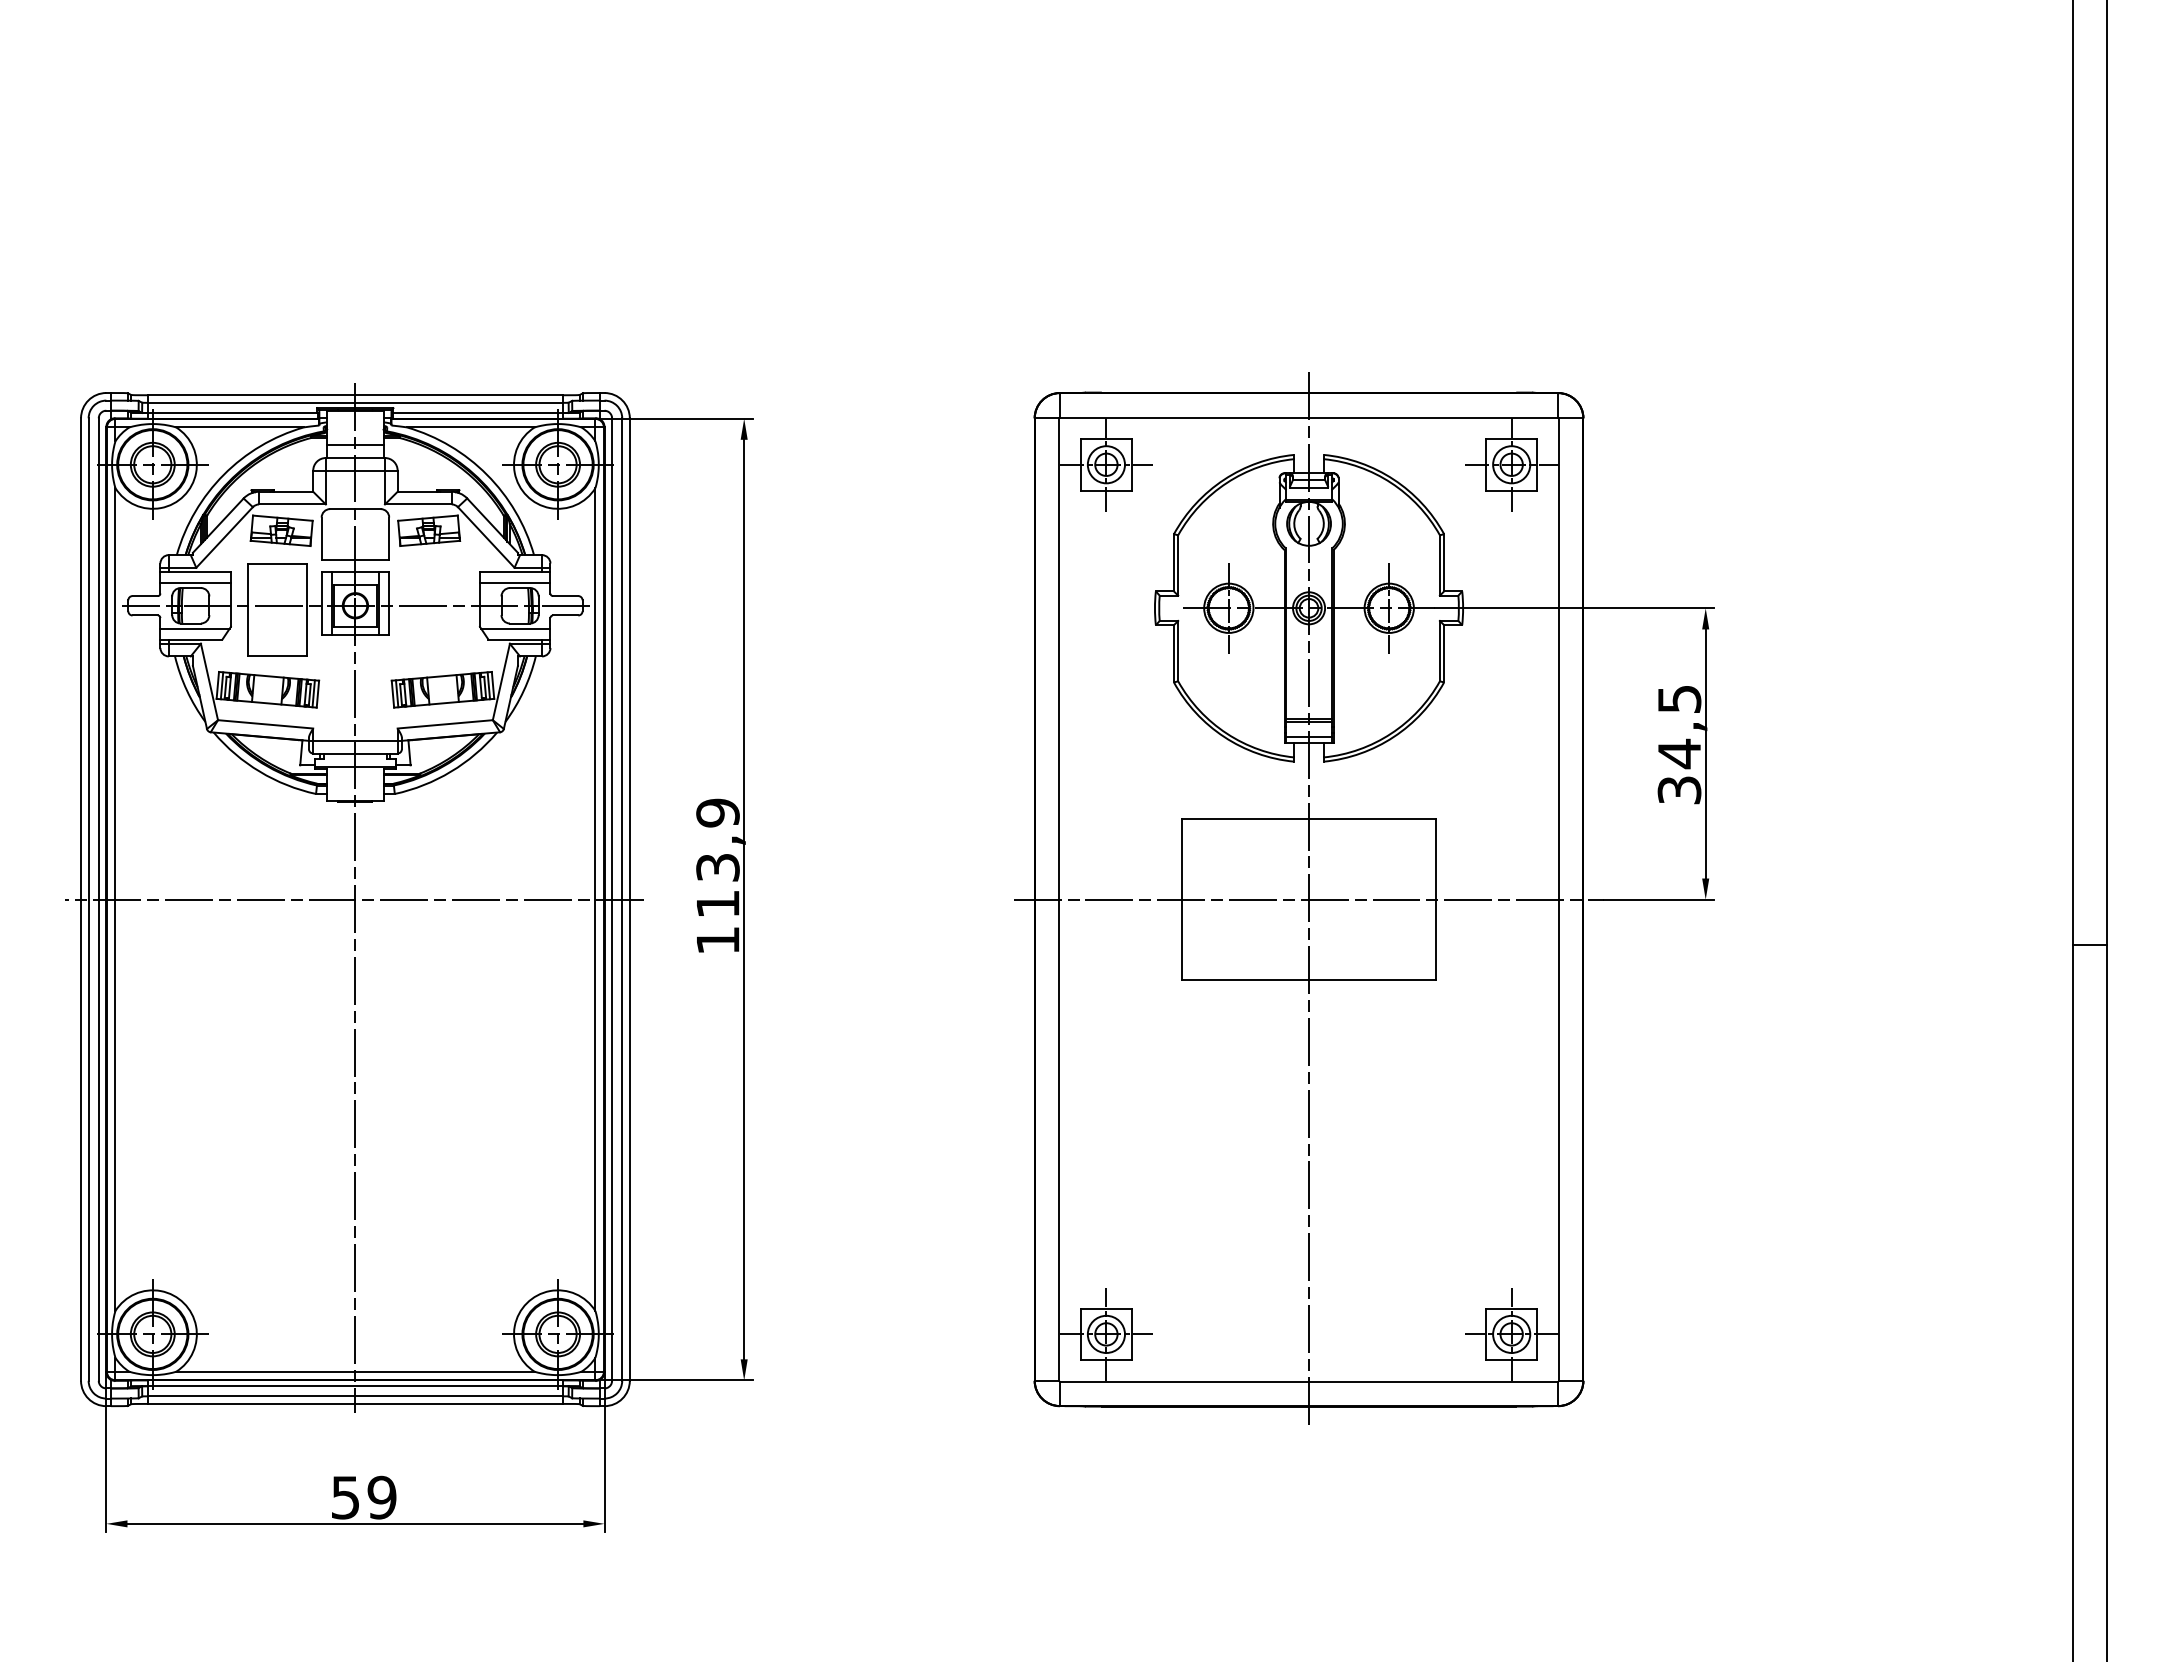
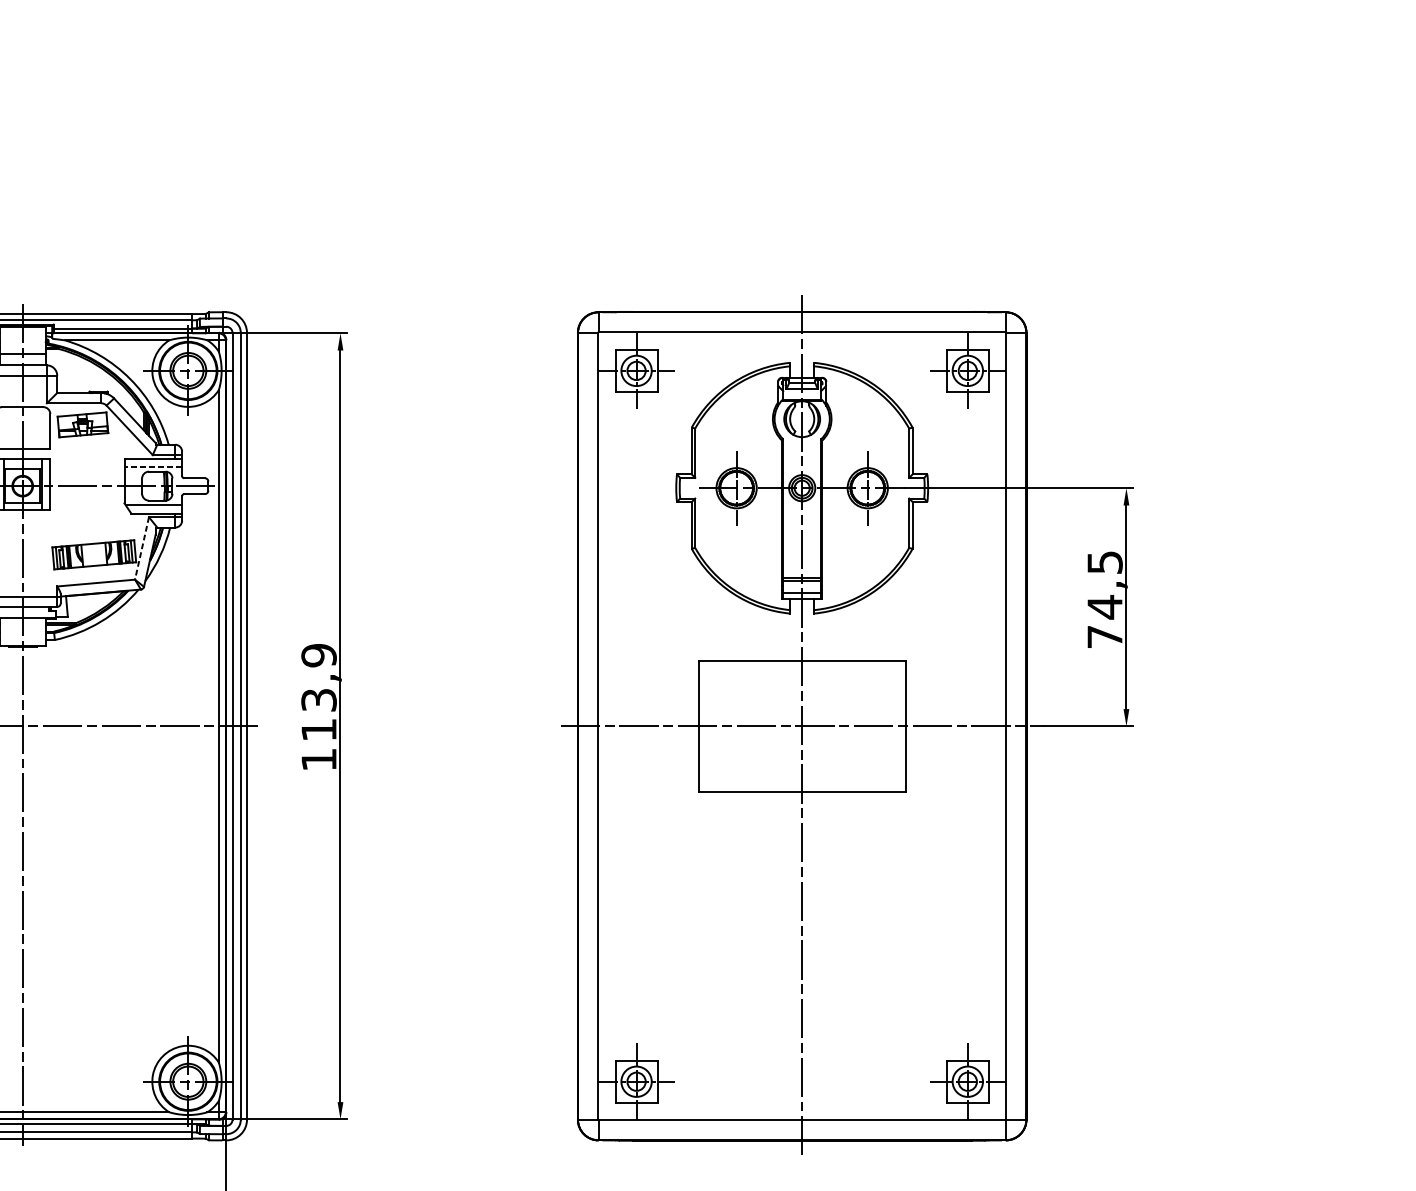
line: (514, 582) -> (152, 467), solid -> dashed
line: (501, 682) -> (142, 548), solid -> dashed
text: (1679, 790) -> (1105, 637), 34,5 -> 74,5

